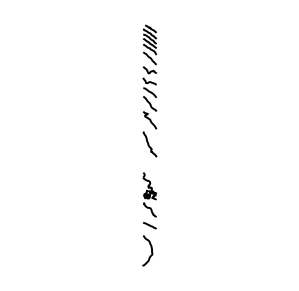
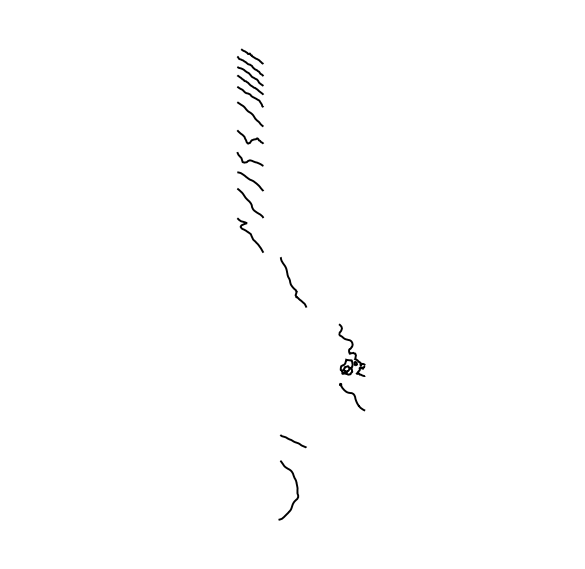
part: (149, 76) -> (249, 149), moved
part: (149, 194) -> (351, 366), moved

